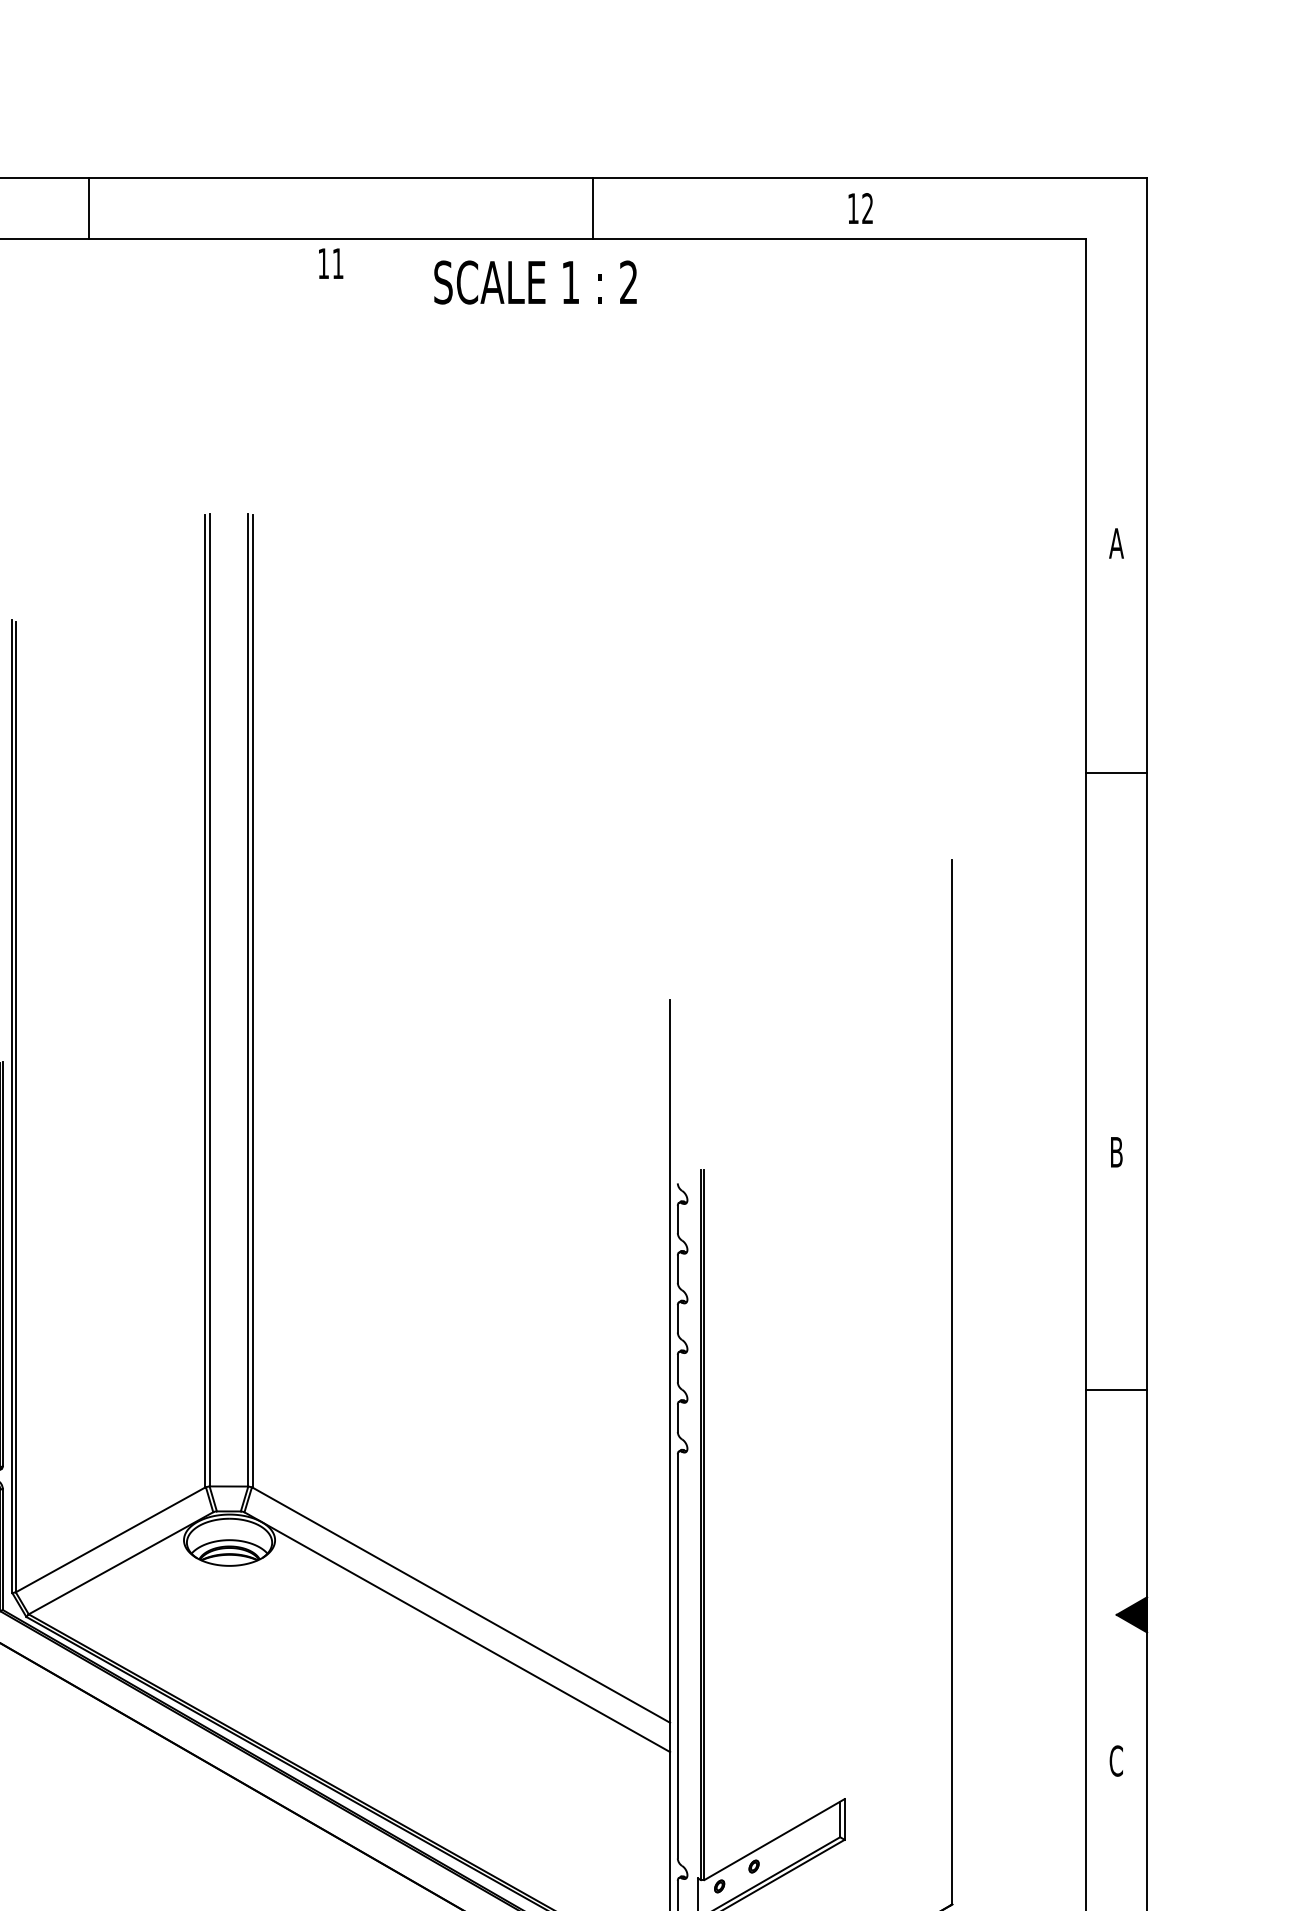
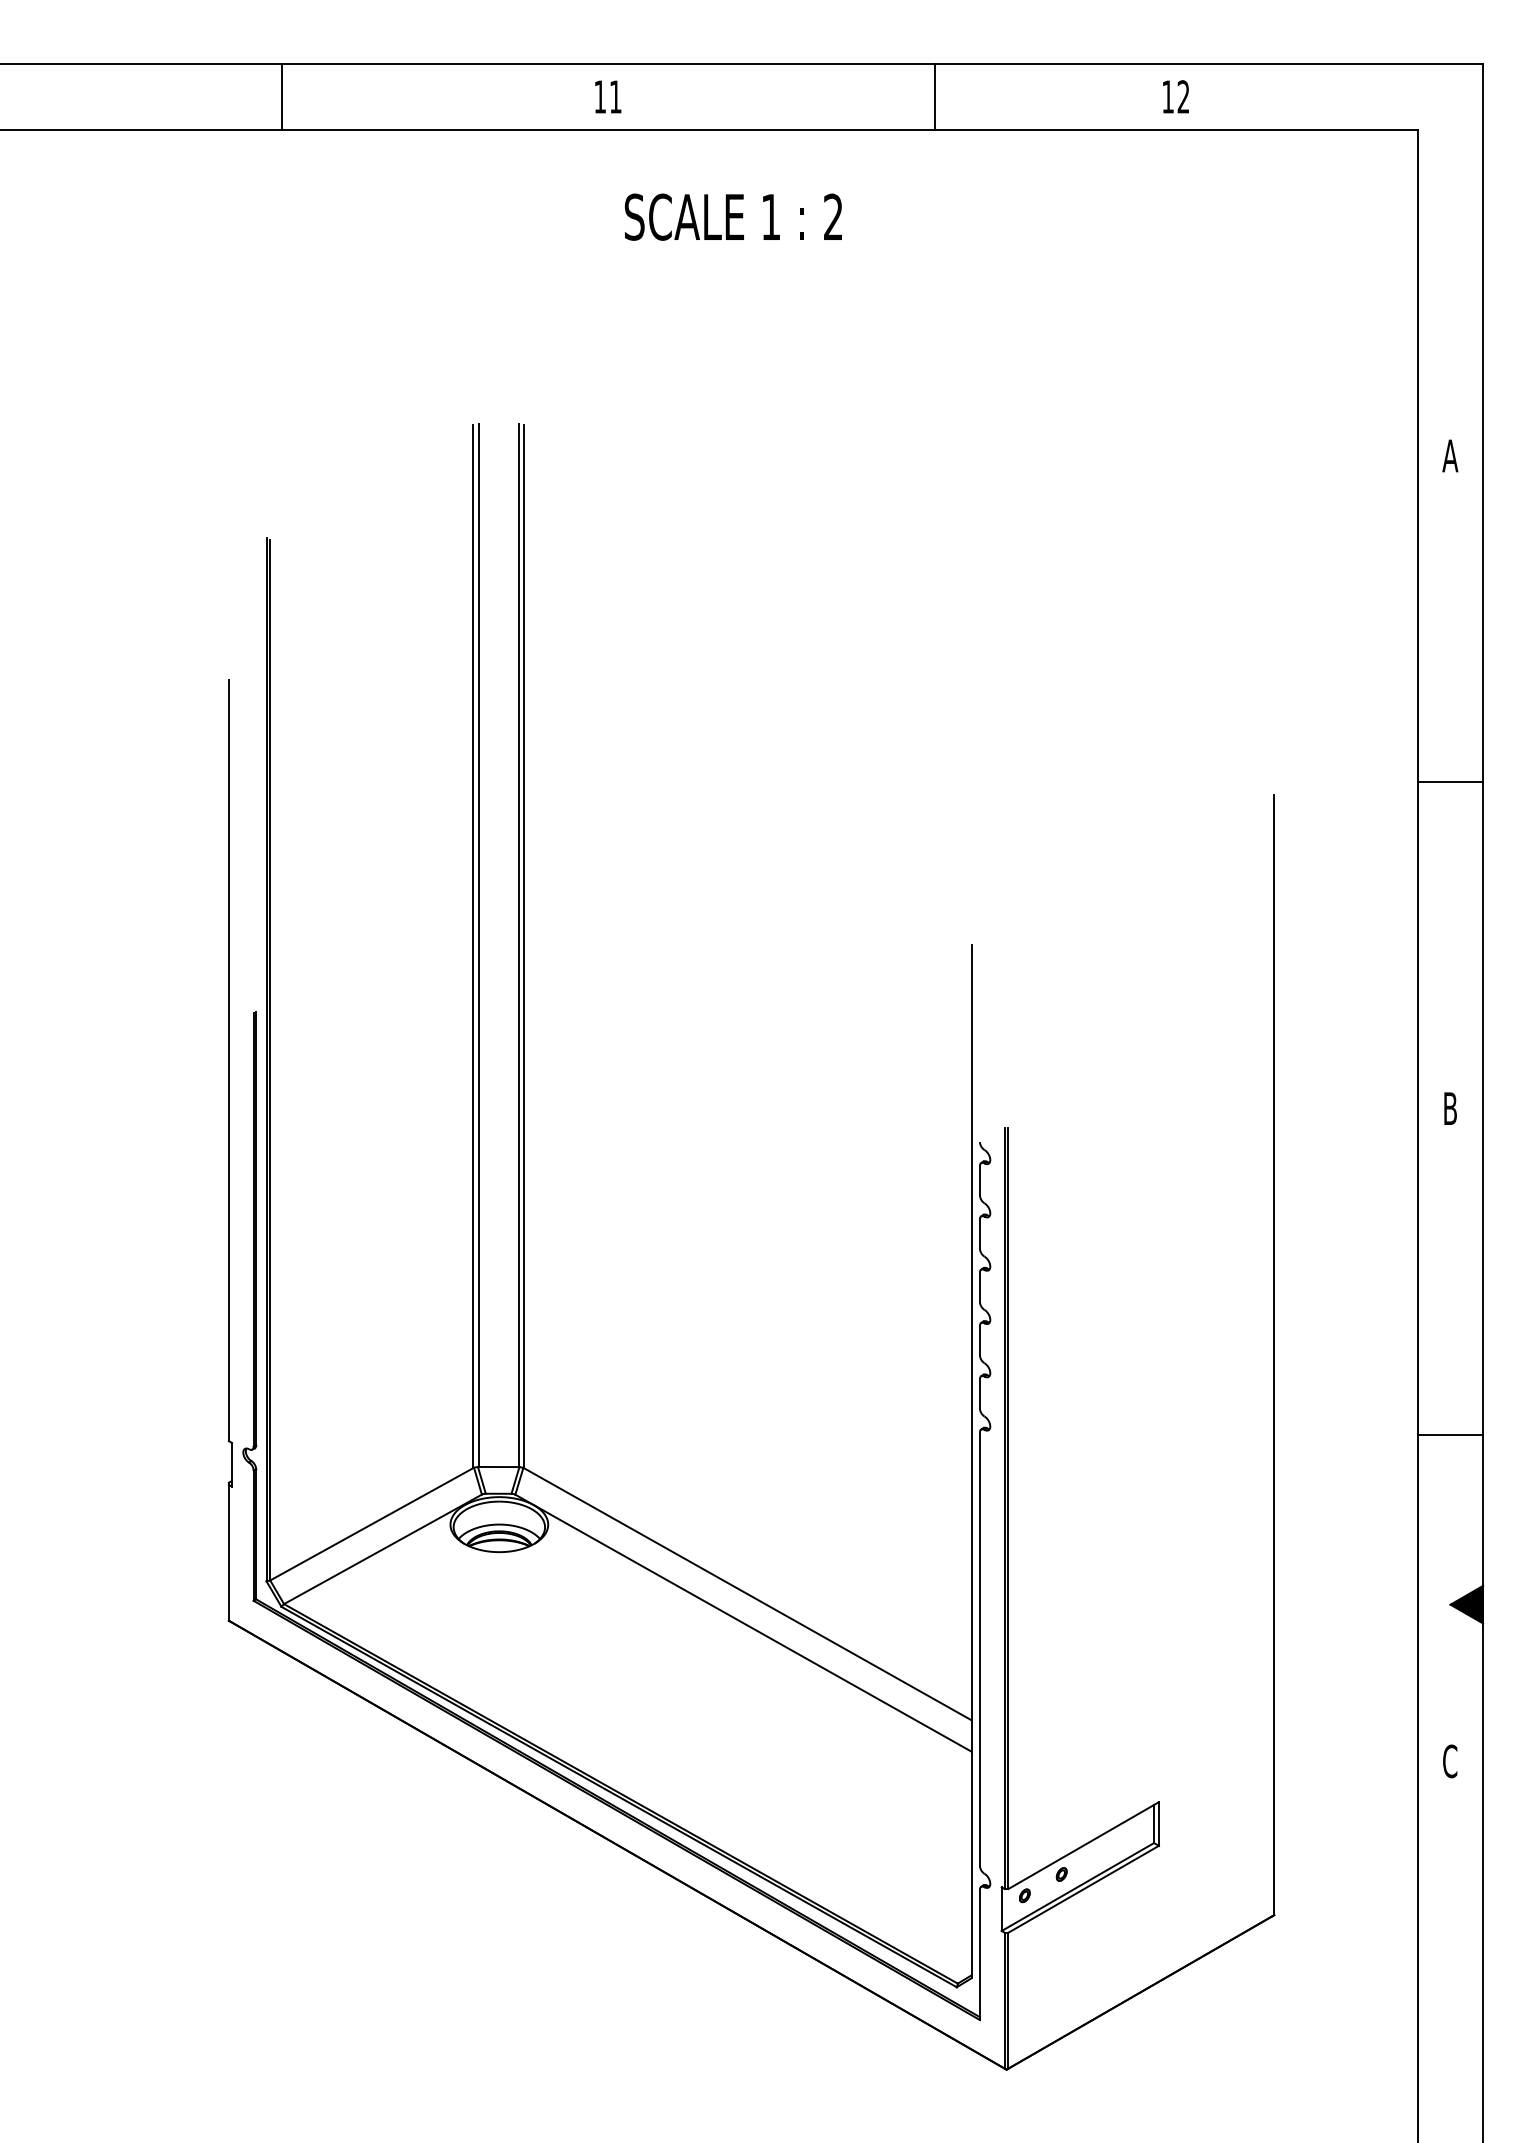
line: (88, 208) -> (282, 96), moved
line: (592, 208) -> (934, 96), moved
text: (331, 263) -> (608, 96), moved
text: (534, 281) -> (732, 216), moved
line: (1116, 773) -> (1450, 782), moved
line: (1116, 1389) -> (1450, 1434), moved

